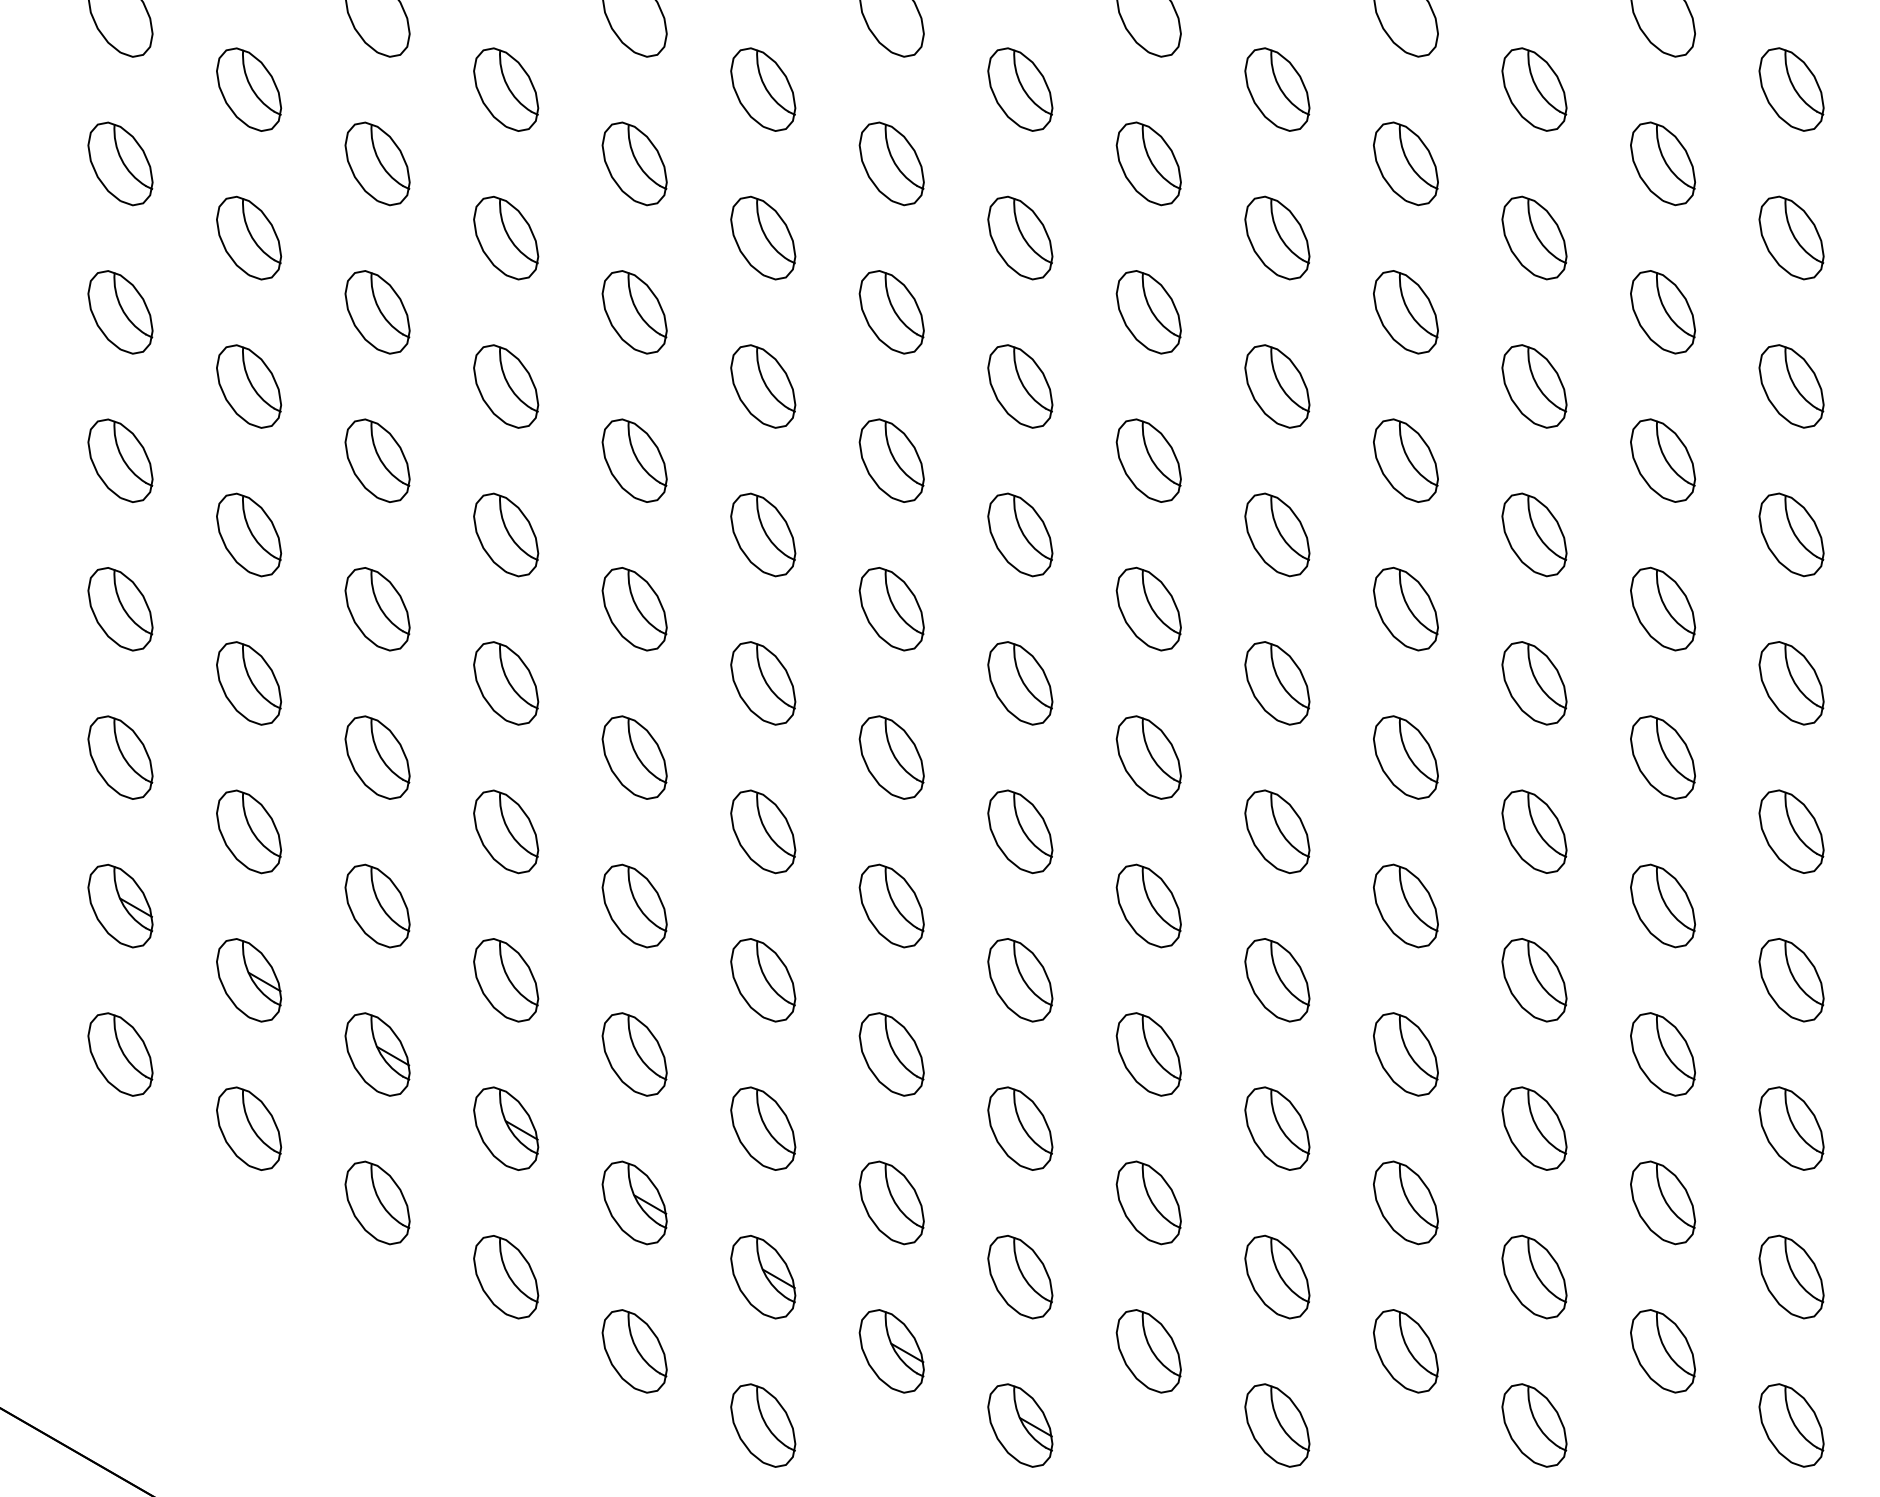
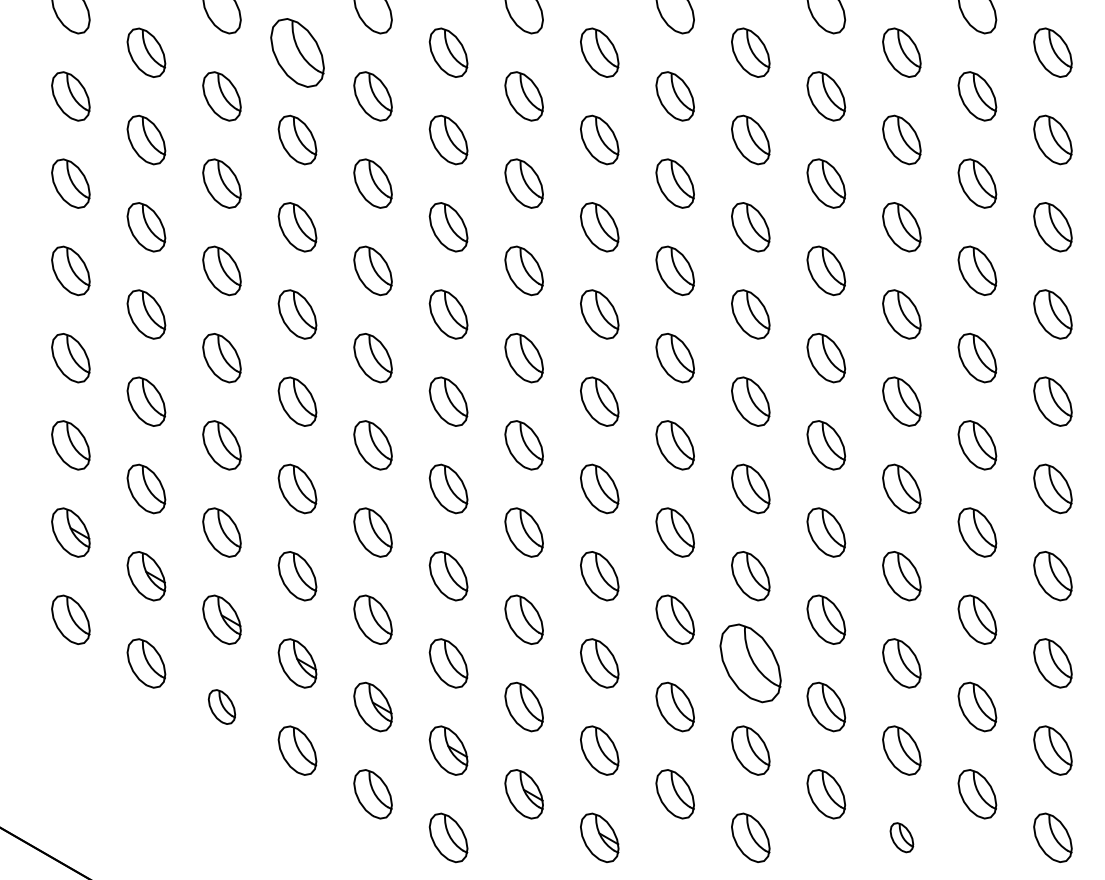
part: (506, 89) -> (297, 52), size x1.4
part: (1276, 1128) -> (750, 663), size x1.6
part: (376, 1201) -> (221, 706), size x0.7
part: (1533, 1424) -> (901, 837), size x0.6

